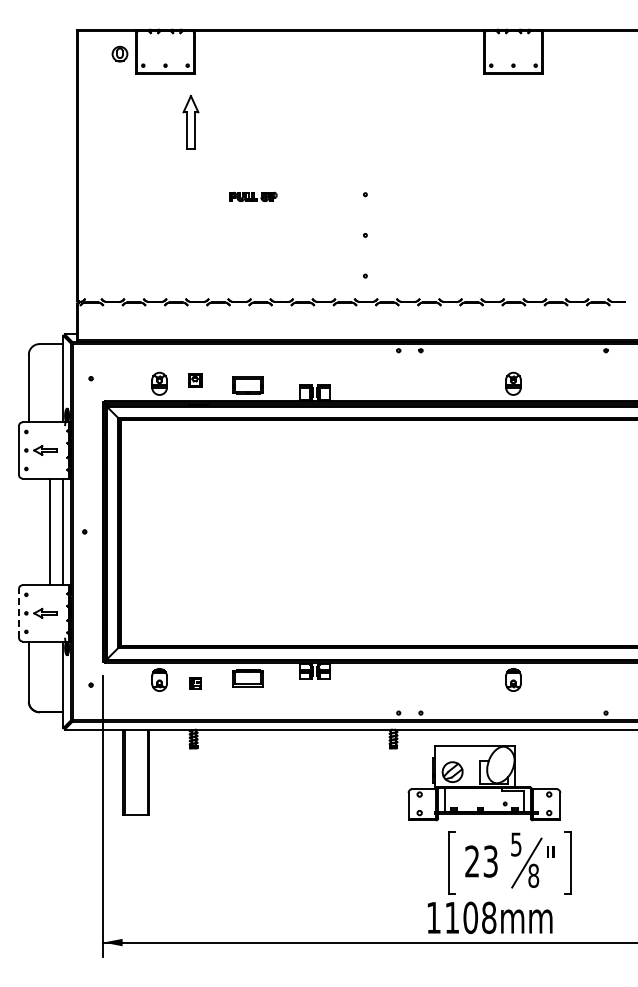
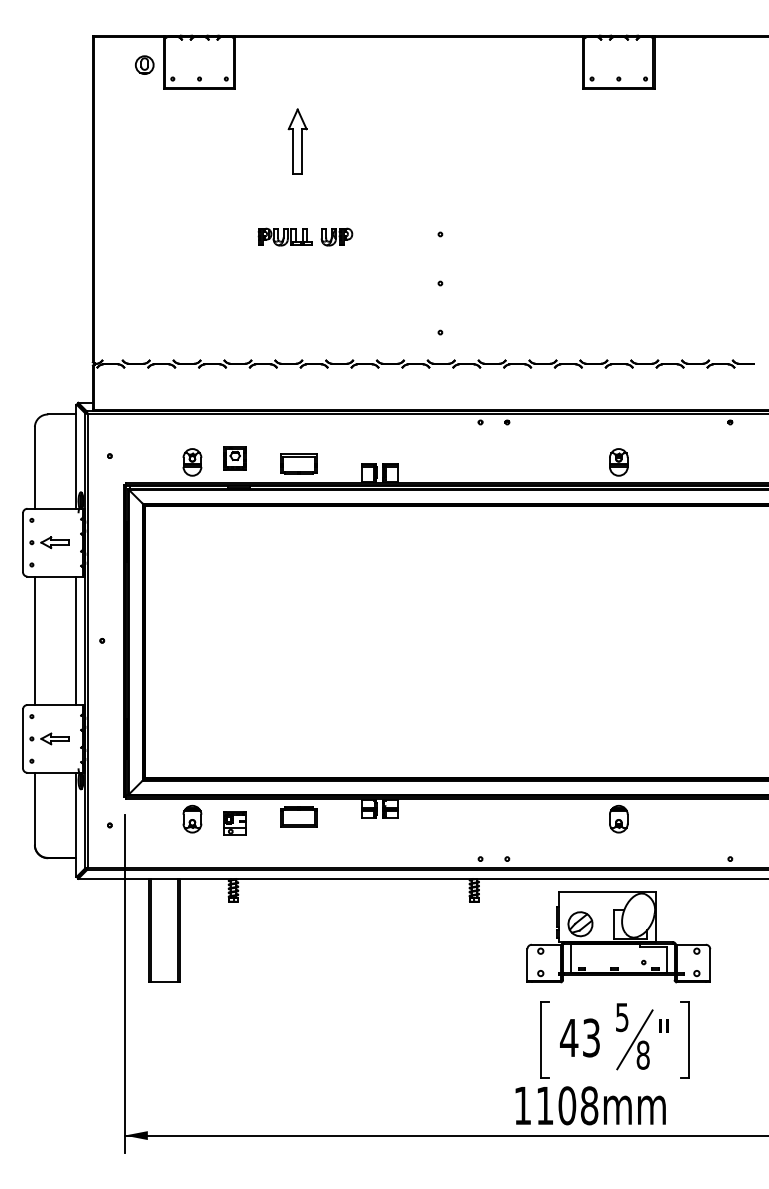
part: (190, 122) -> (297, 141), moved
part: (253, 196) -> (305, 236), size x1.67
part: (194, 380) -> (234, 458), size x1.43
line: (49, 531) -> (34, 640), moved
line: (18, 612) -> (22, 737), dashed -> solid
part: (194, 683) -> (234, 823), size x1.67
part: (484, 783) -> (618, 937), moved
text: (471, 861) -> (568, 1037), 23 -> 43

